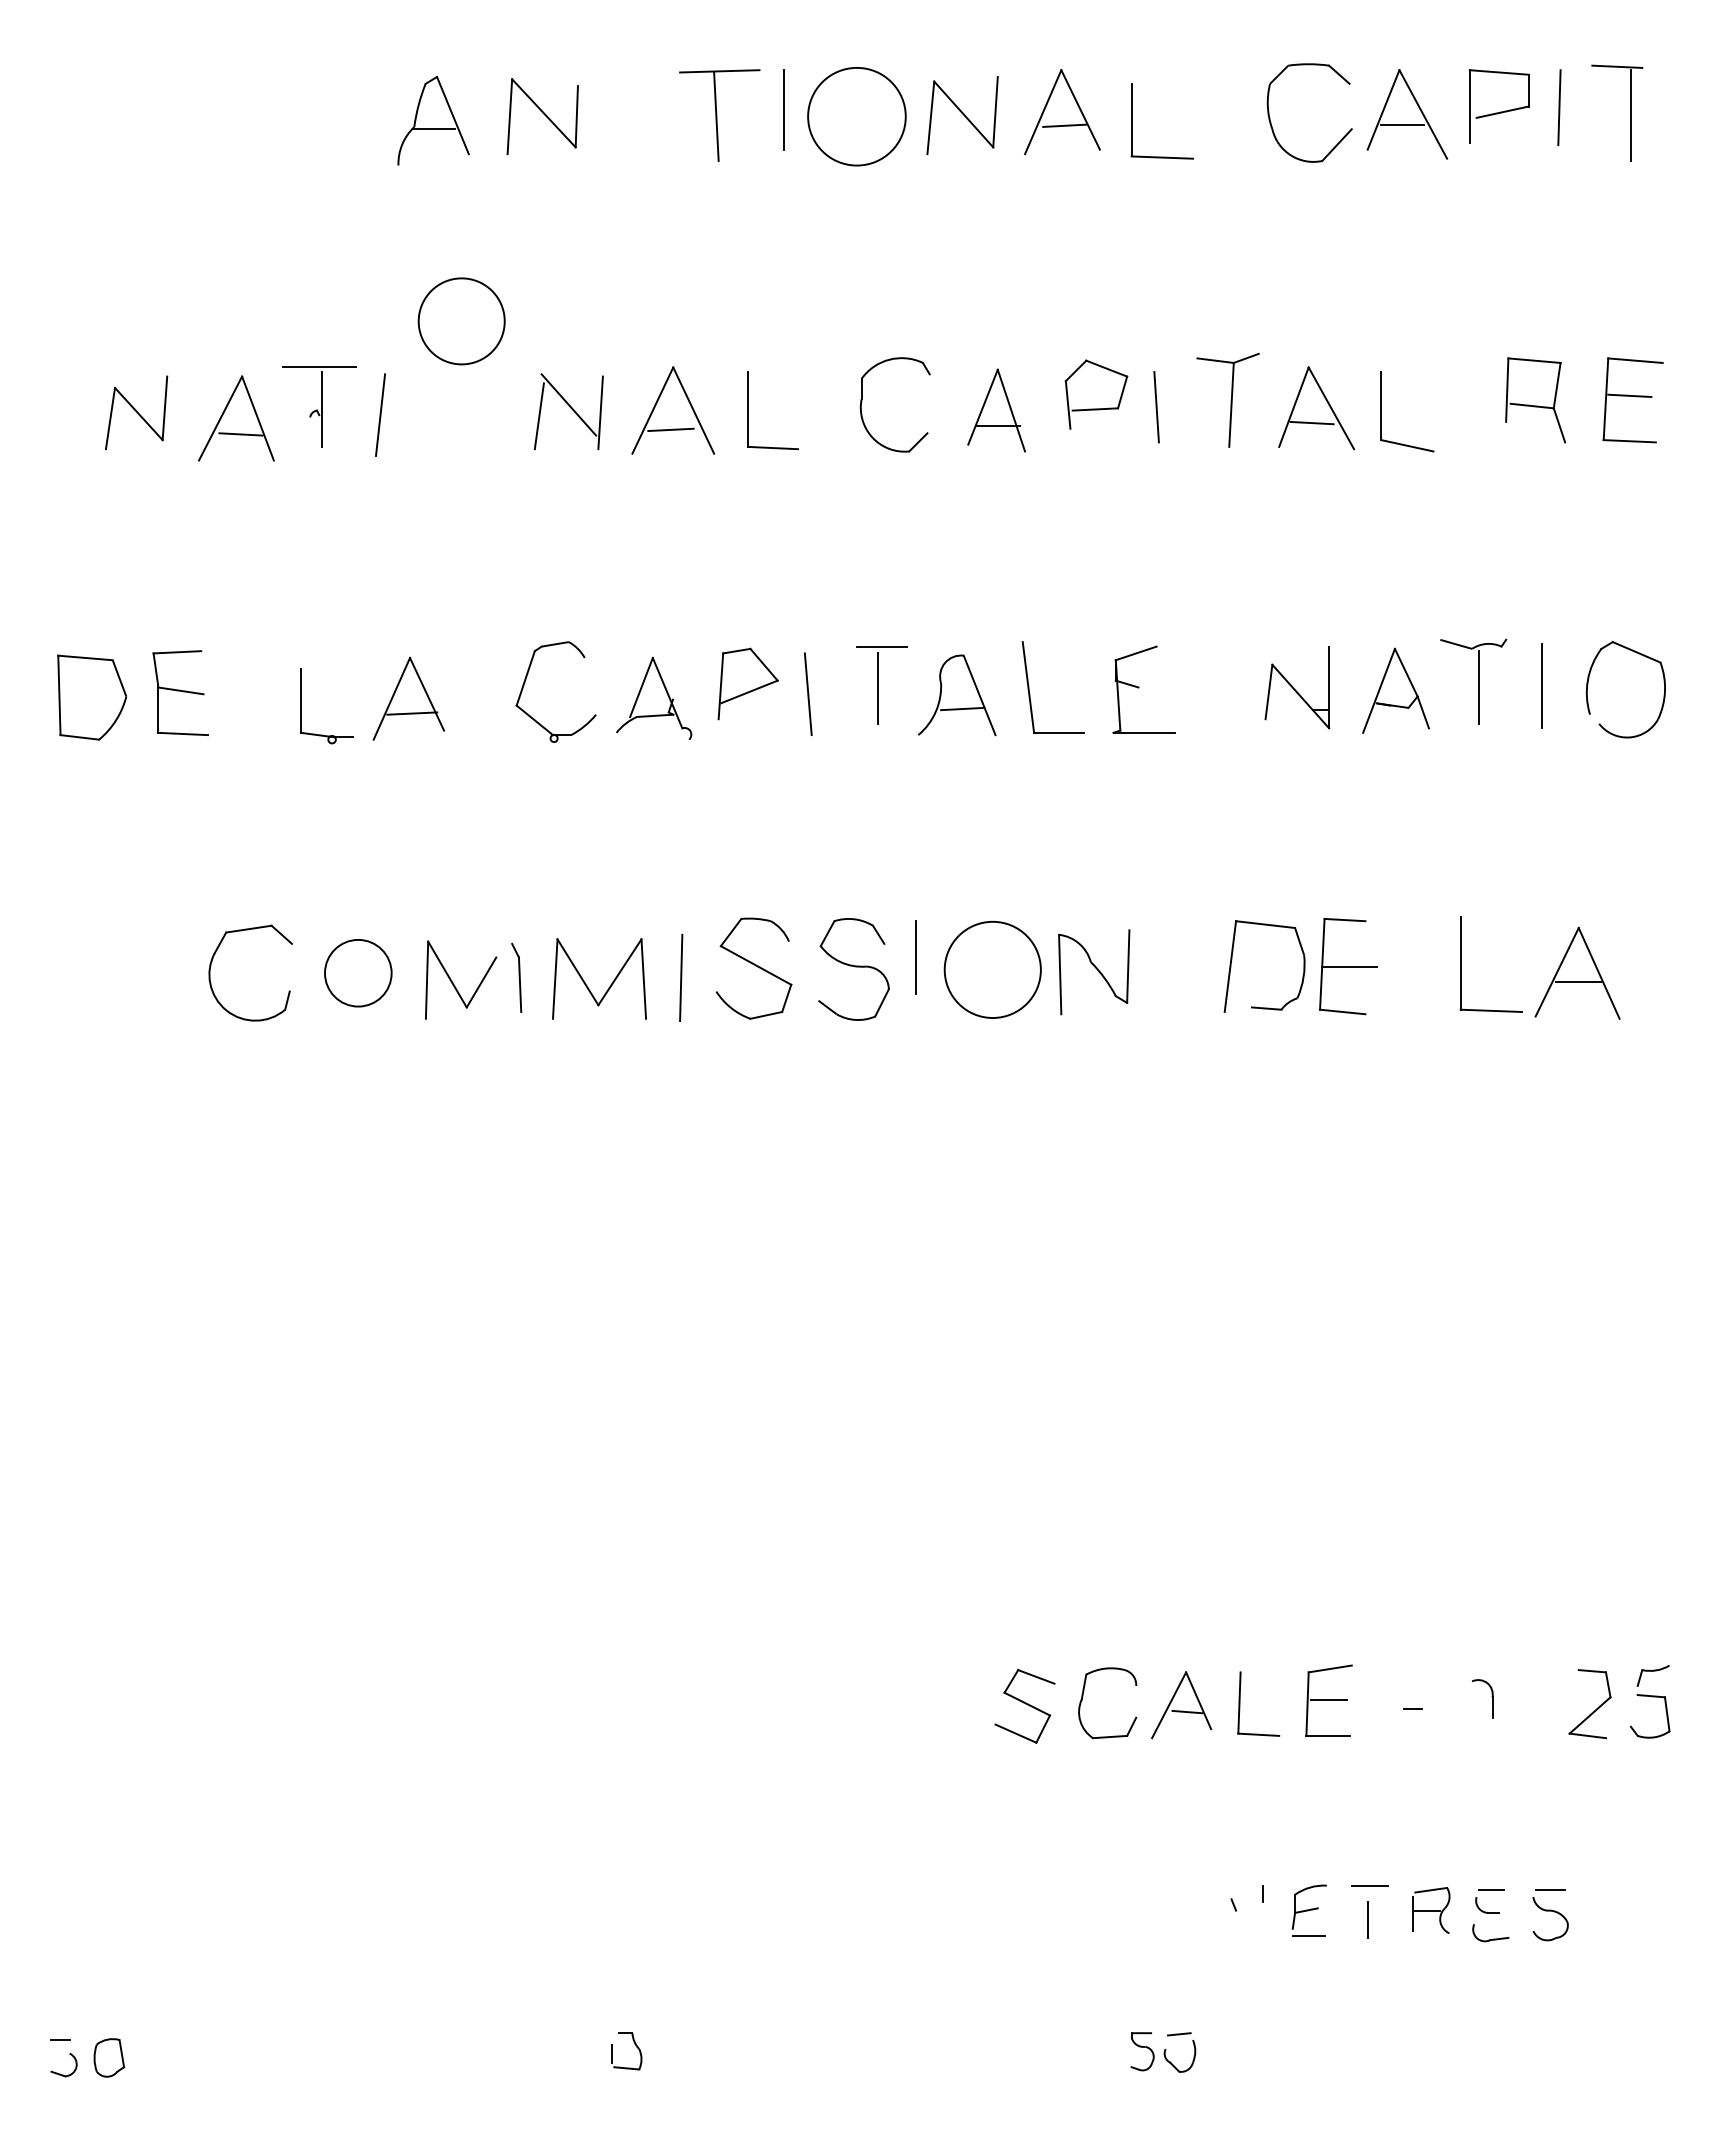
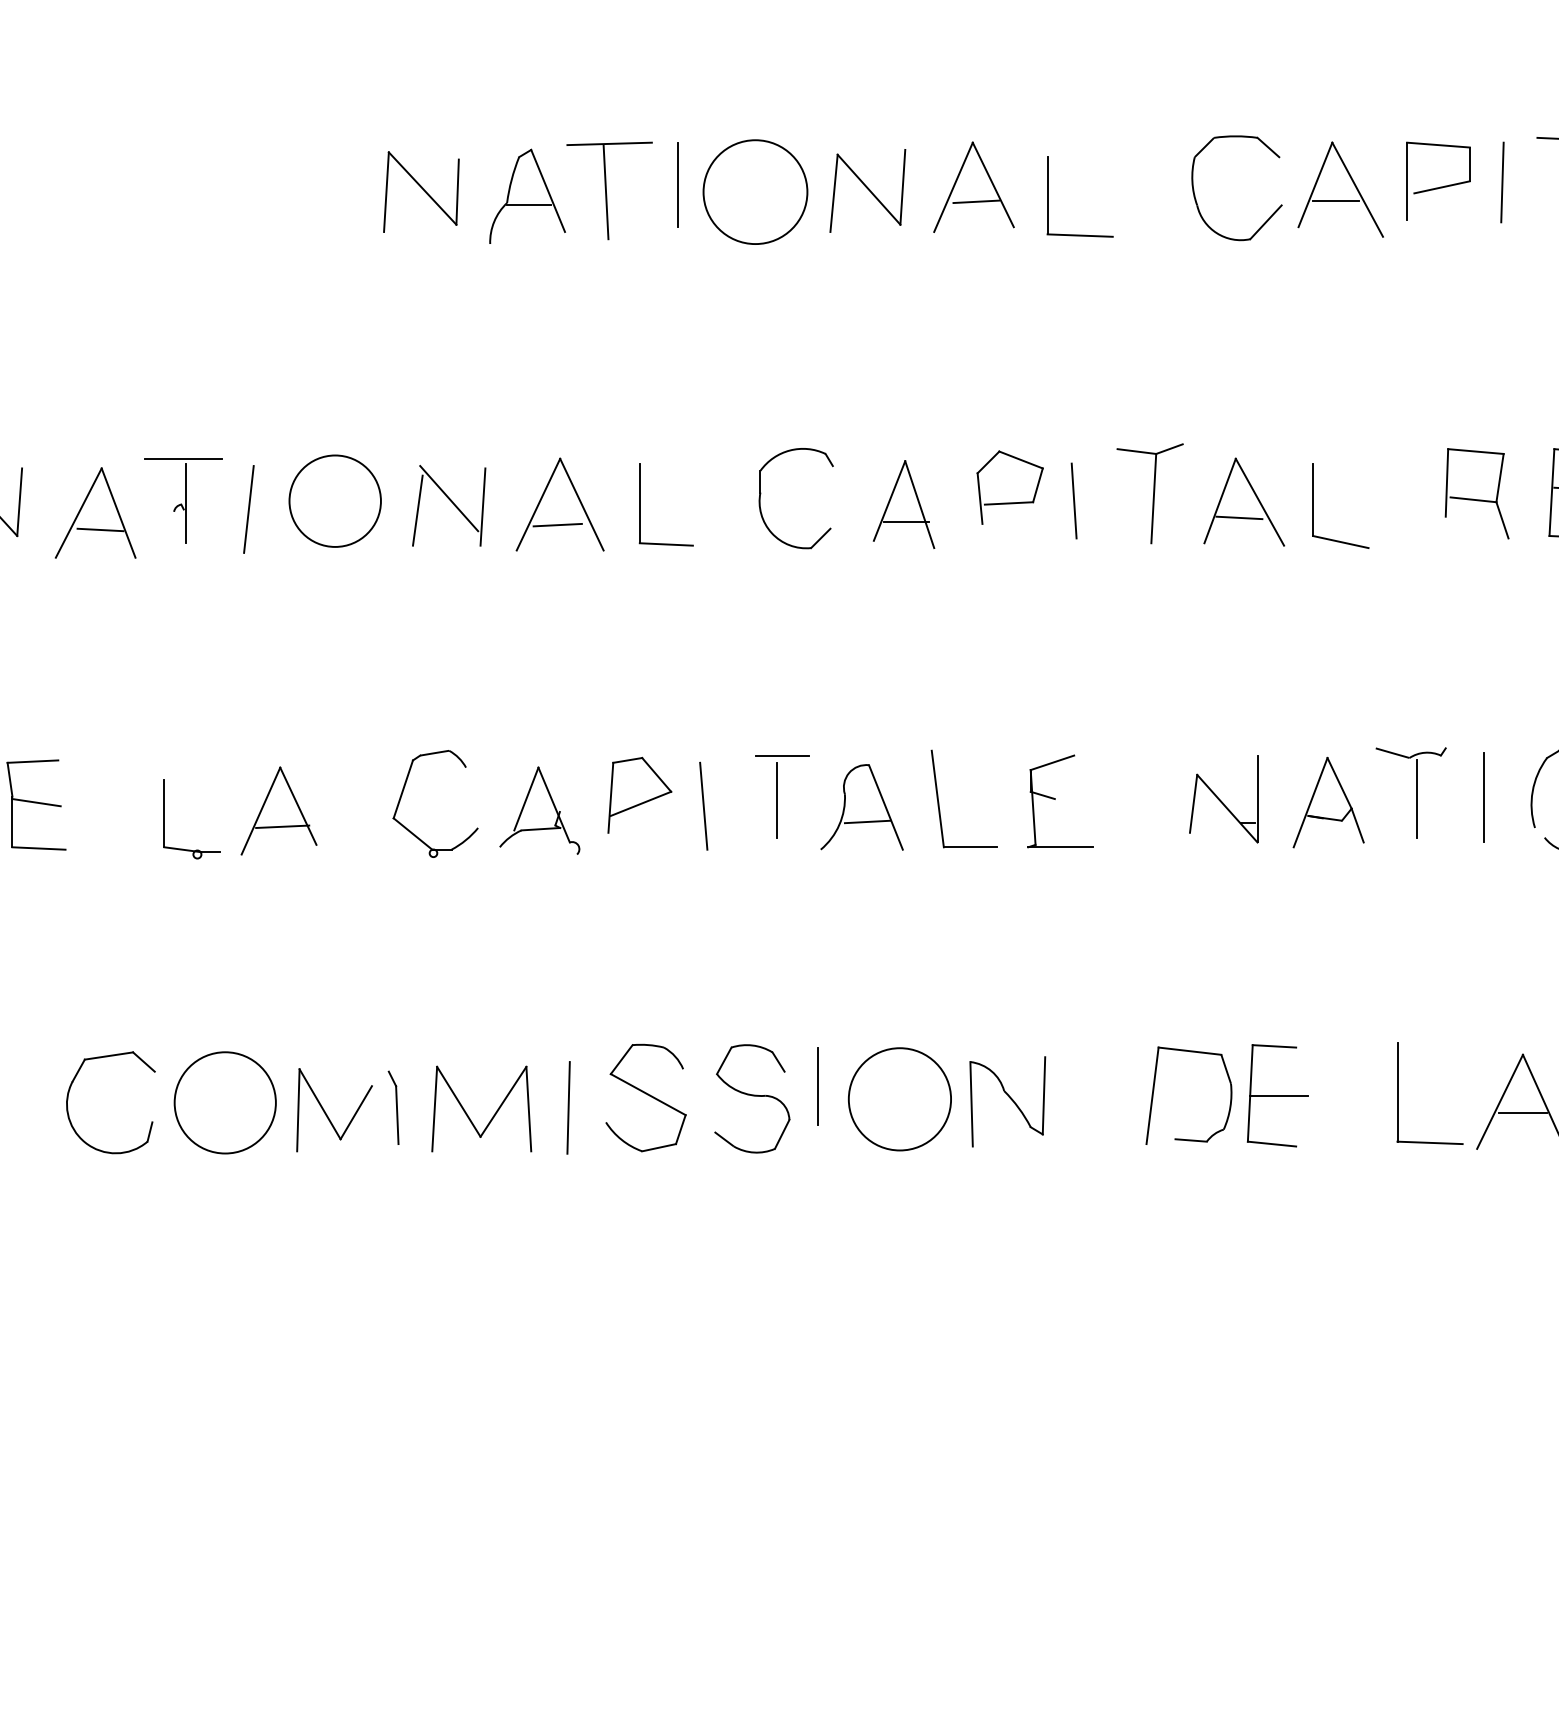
part: (433, 120) -> (527, 196), moved
circle: (461, 321) -> (335, 501), moved
circle: (357, 972) -> (224, 1102), size x1.43

